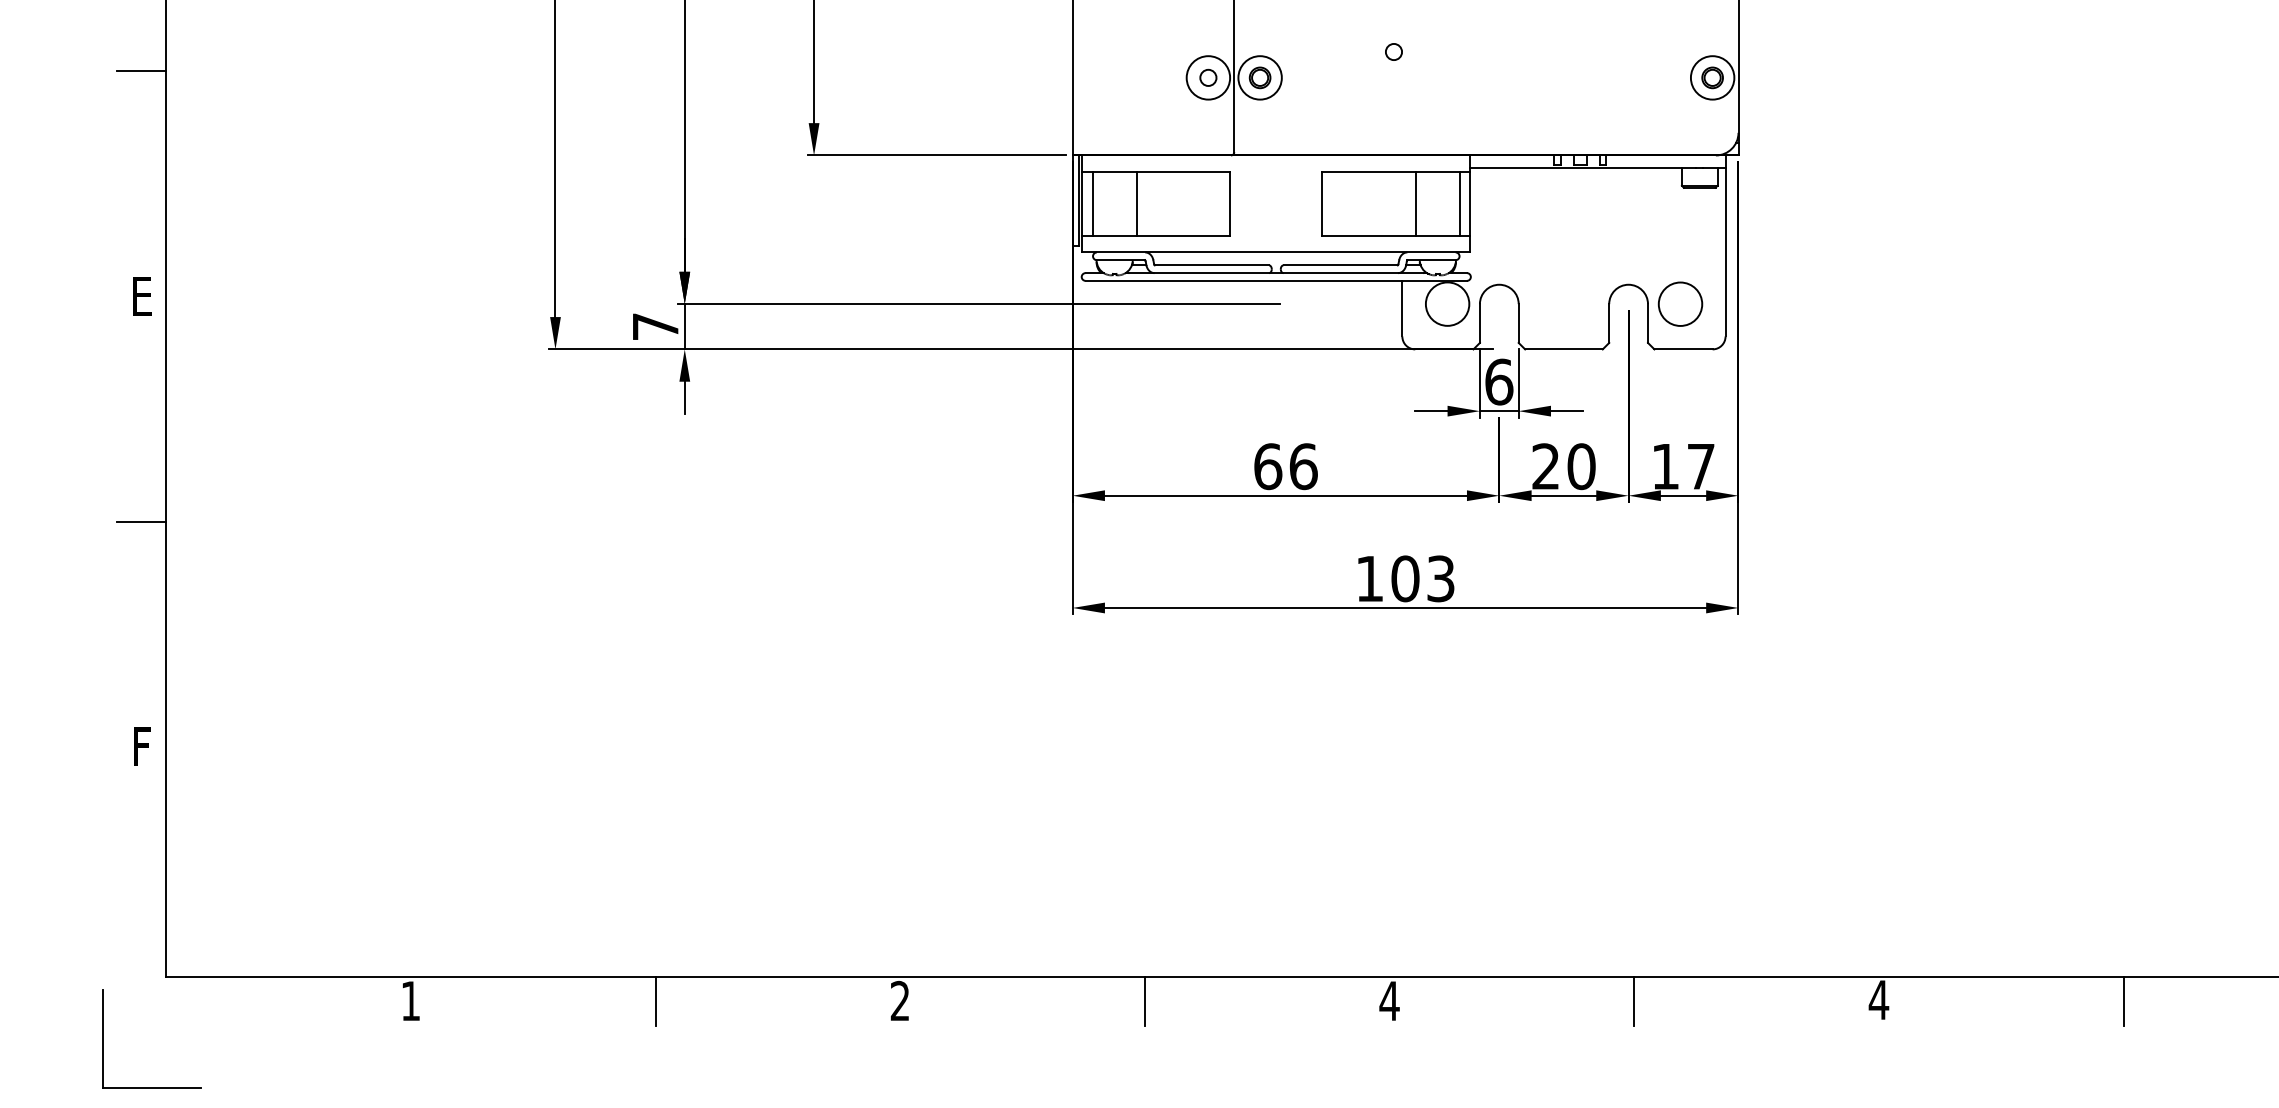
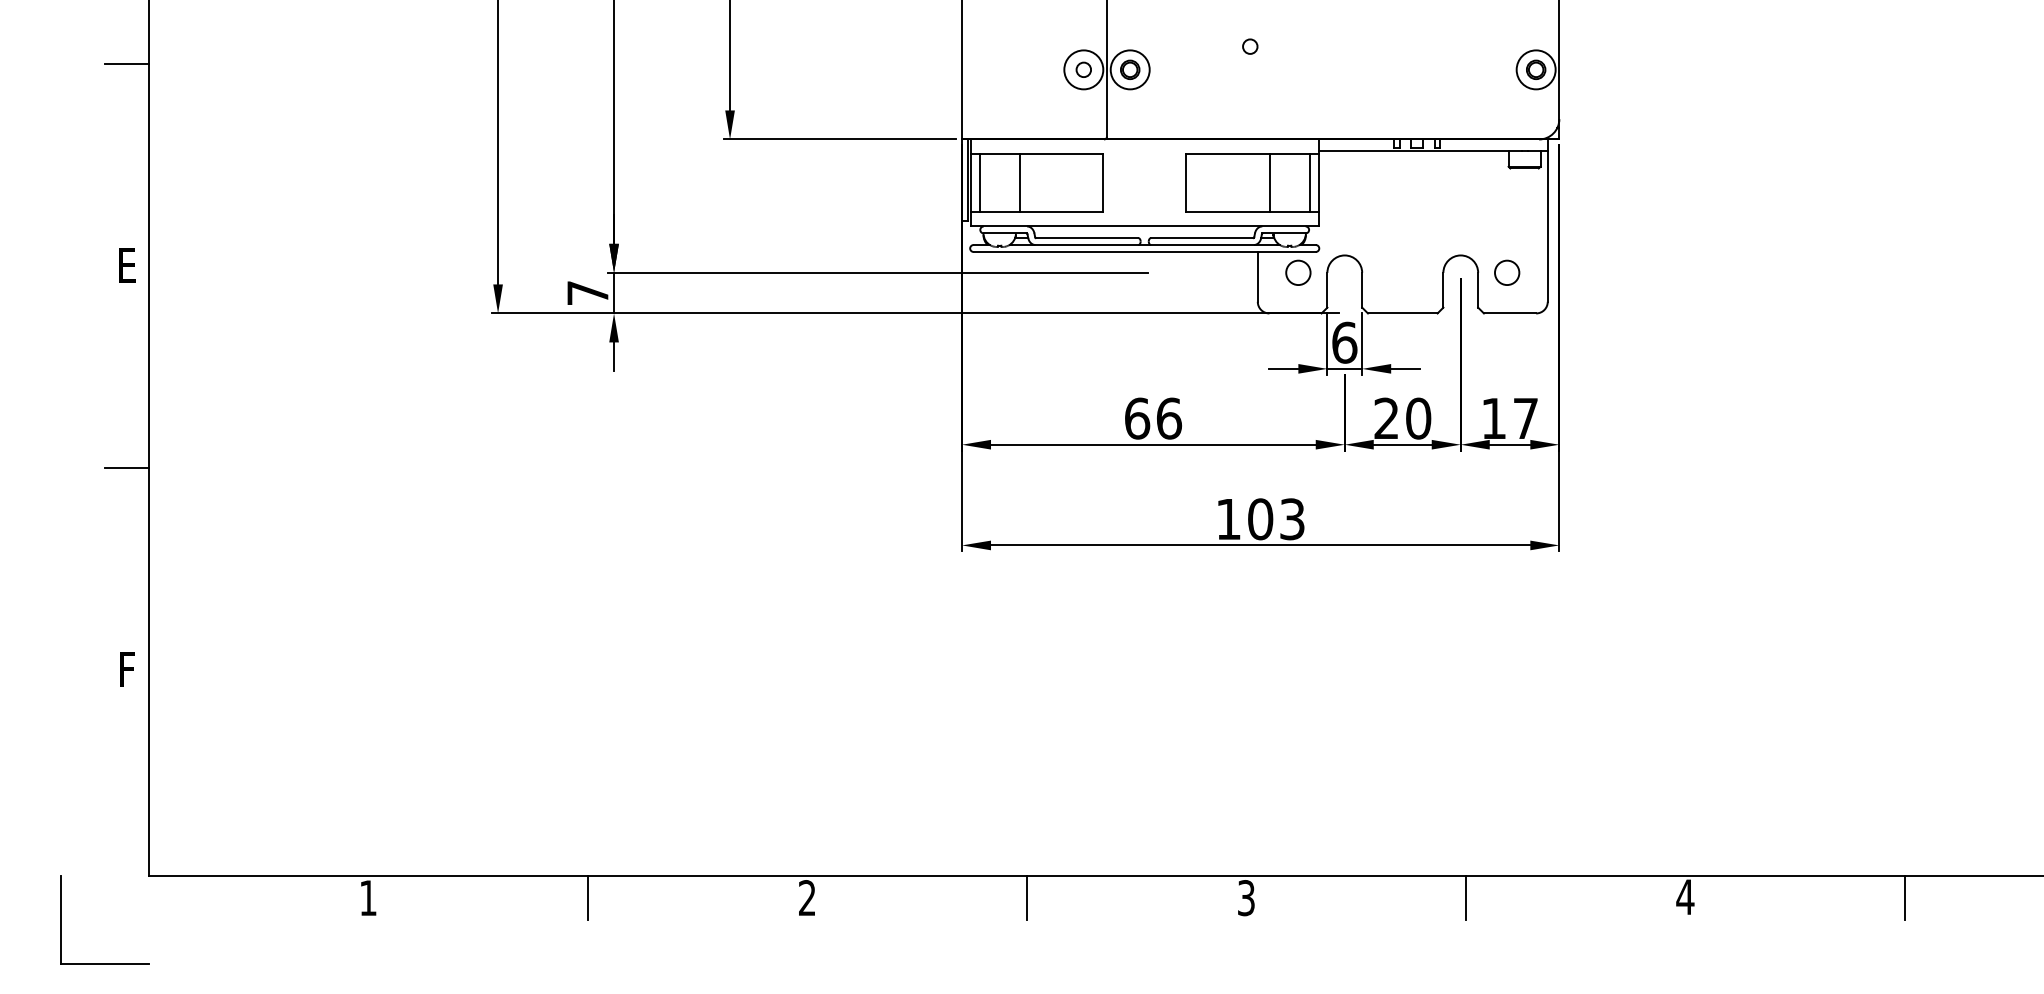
circle: (1447, 303) -> (1298, 272), size x0.62
circle: (1679, 303) -> (1506, 272), size x0.62
text: (1389, 1000) -> (1246, 897), 4 -> 3
part: (103, 1038) -> (61, 919), moved

